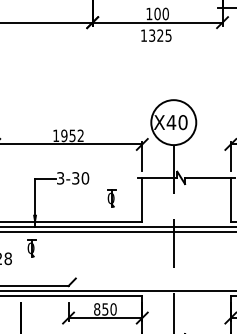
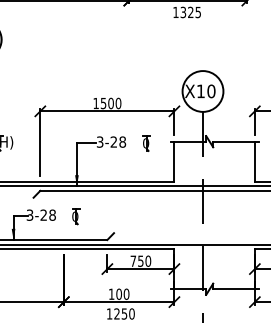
text: (171, 122) -> (200, 91), X40 -> X10
text: (71, 135) -> (110, 103), 1952 -> 1500
text: (80, 177) -> (118, 141), 3-30 -> 3-28
part: (111, 198) -> (146, 143), moved
part: (32, 248) -> (76, 216), moved
text: (97, 308) -> (133, 260), 850 -> 750

